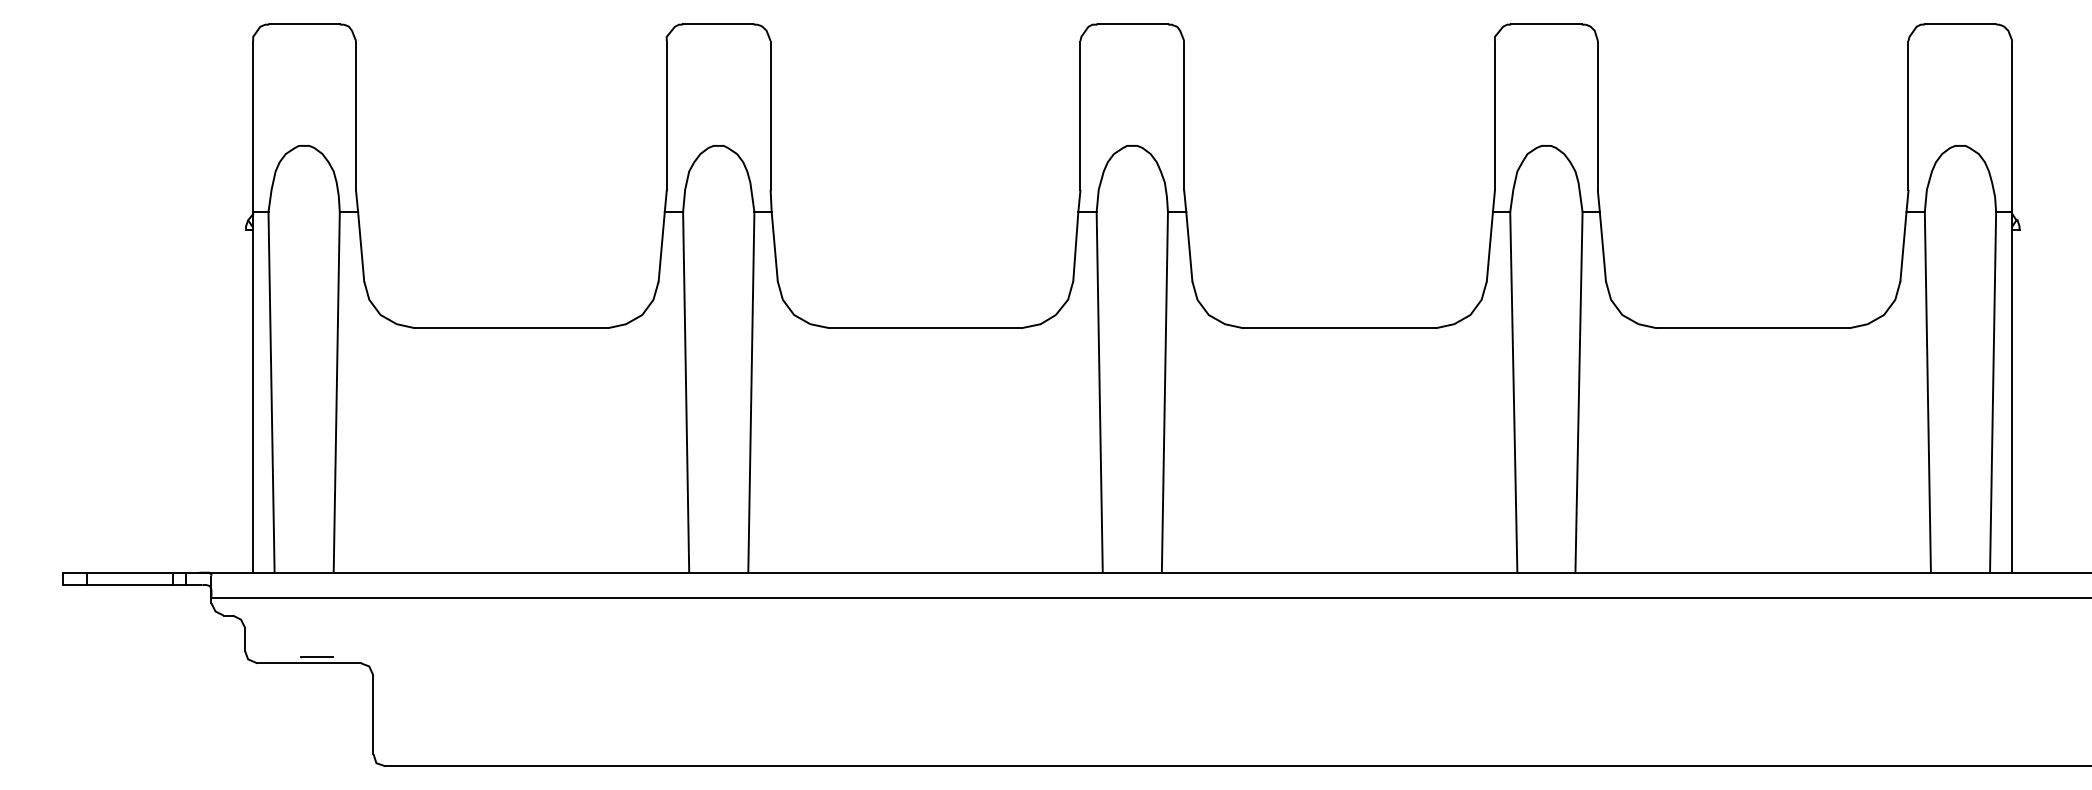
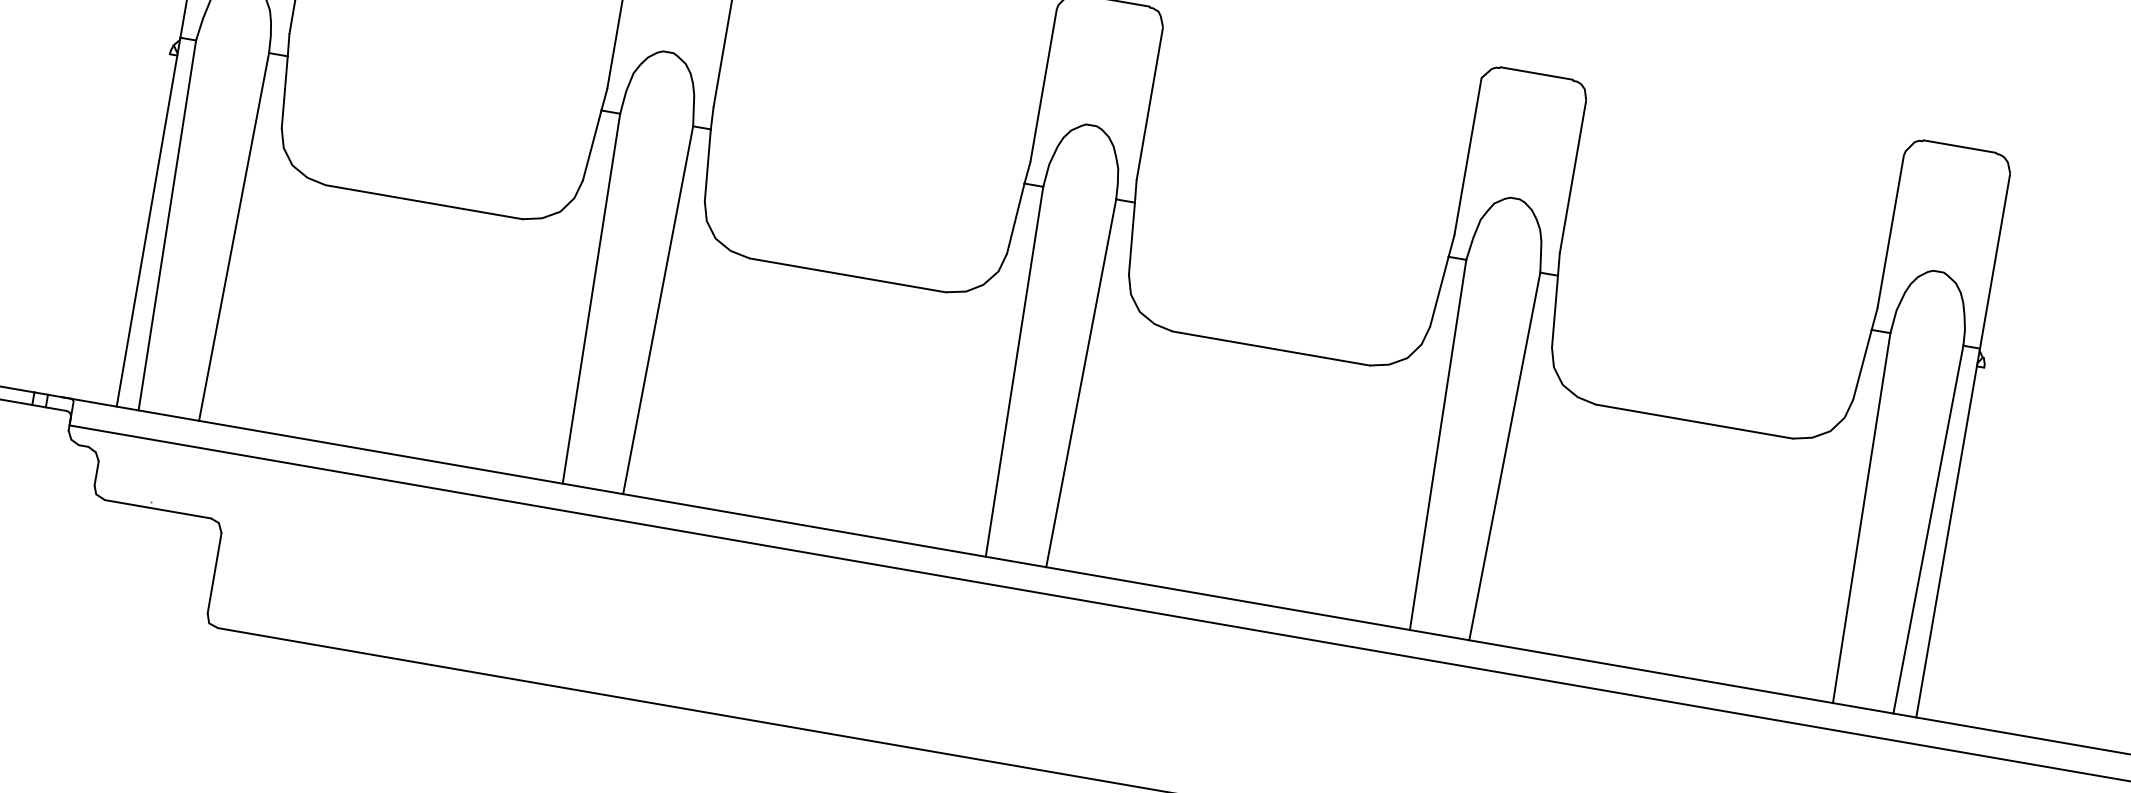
line: (316, 657) -> (166, 504), removed

